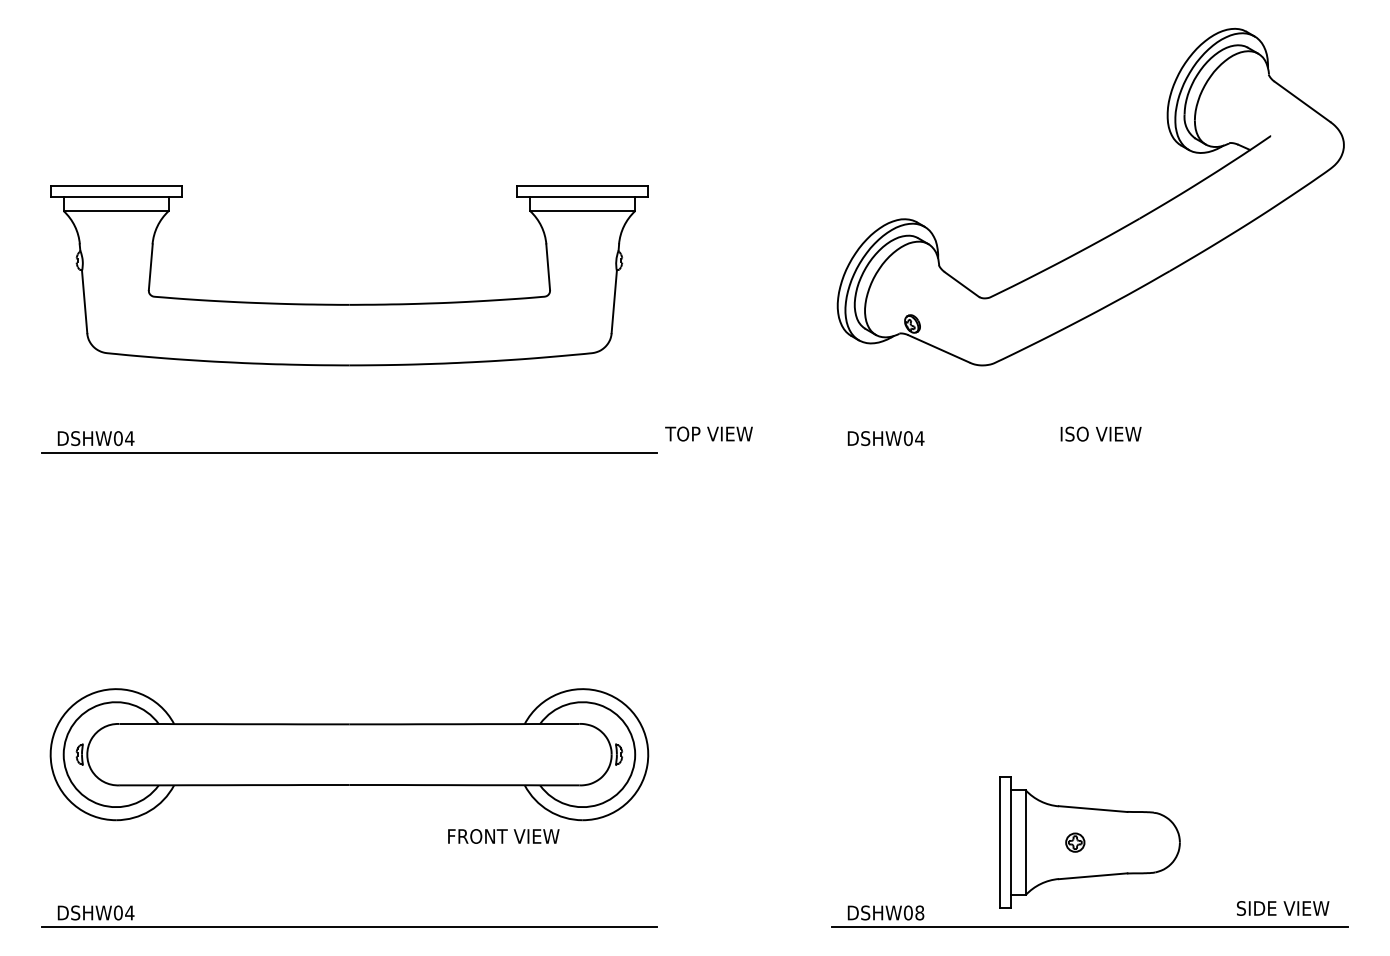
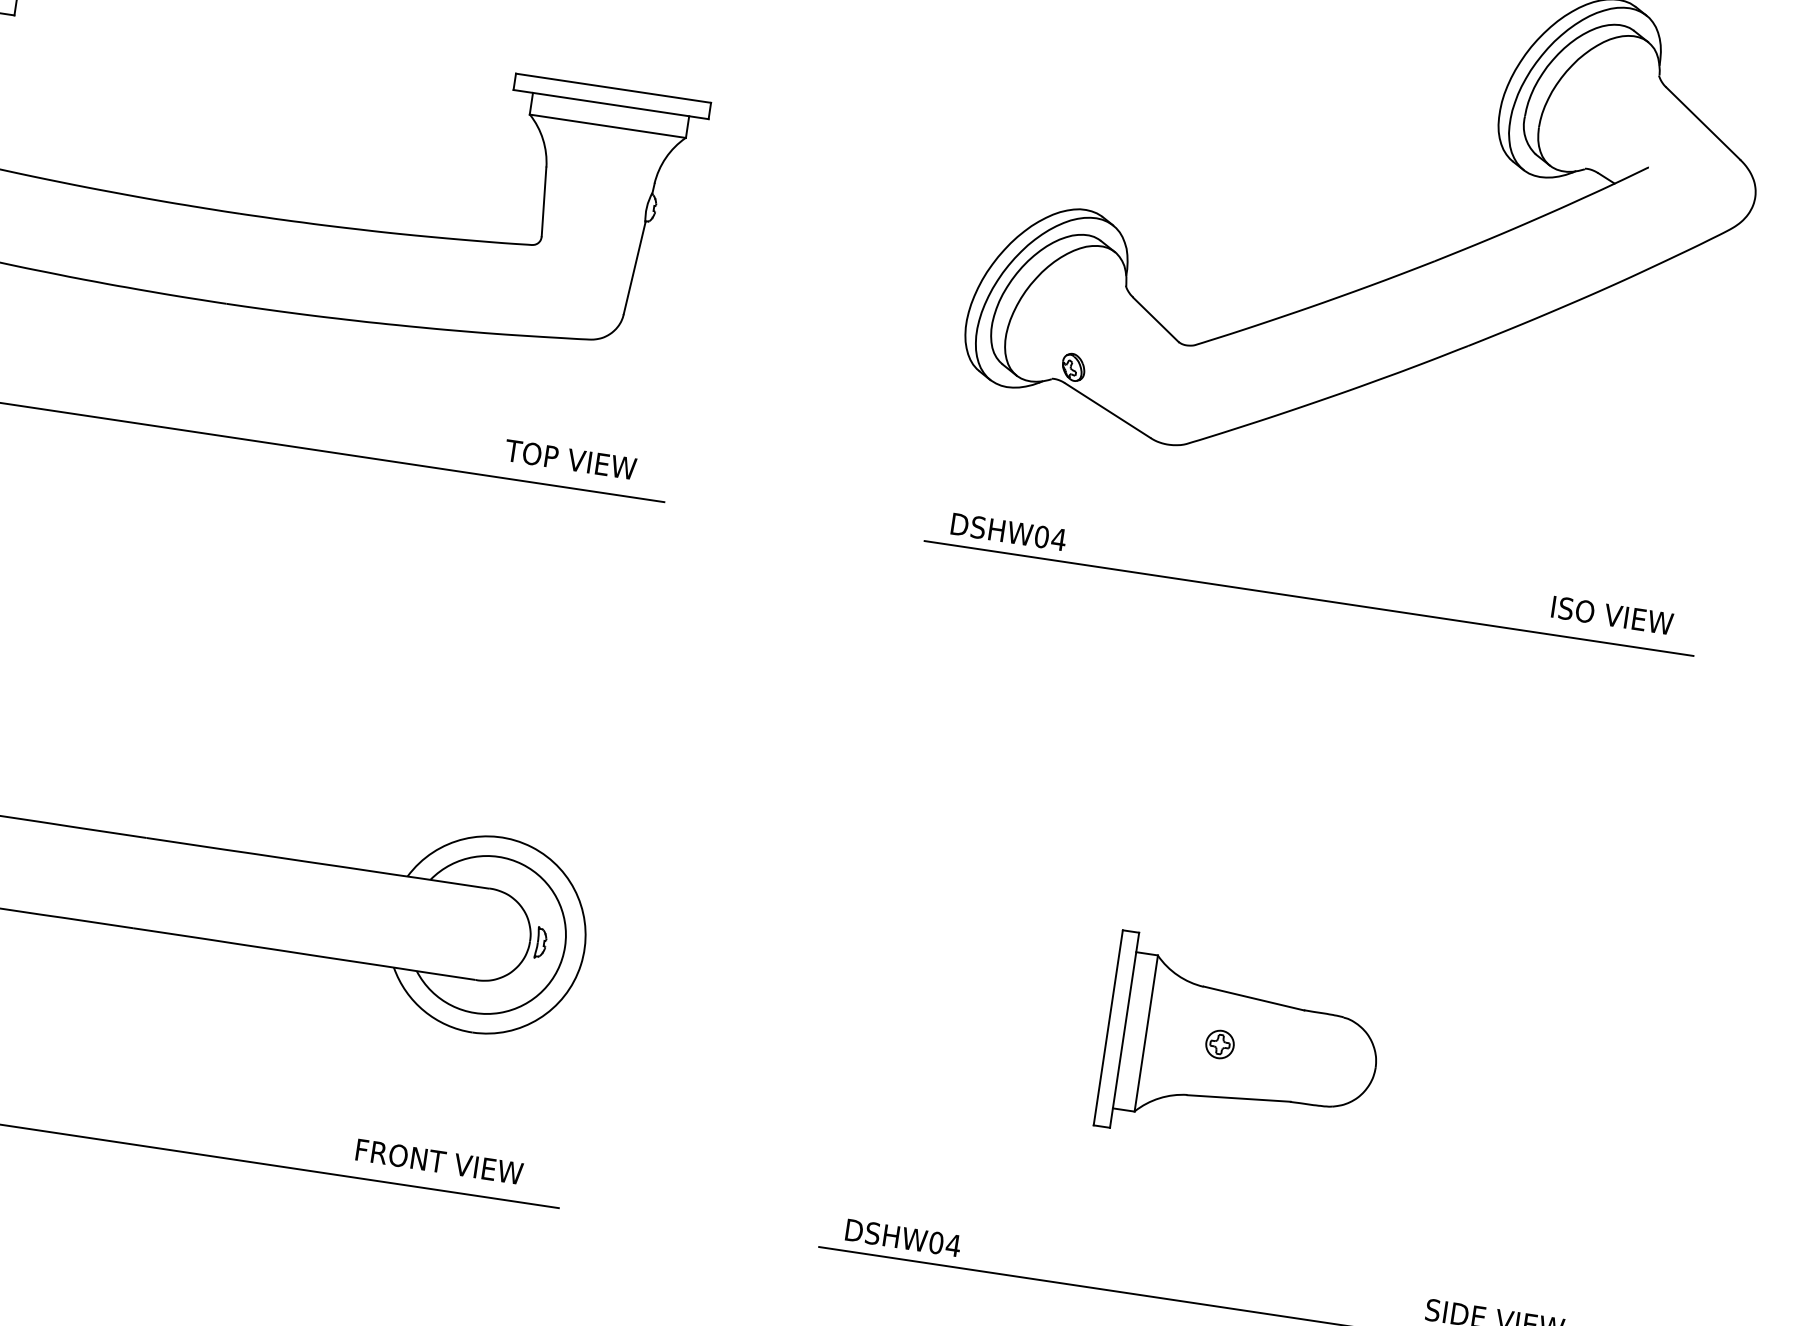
text: (708, 433) -> (570, 458), moved
text: (1100, 433) -> (1611, 614), moved
line: (1089, 452) -> (1308, 598), added
text: (503, 836) -> (439, 1161), moved
part: (1089, 842) -> (1241, 1047), moved
text: (919, 912) -> (953, 1244), DSHW08 -> DSHW04

